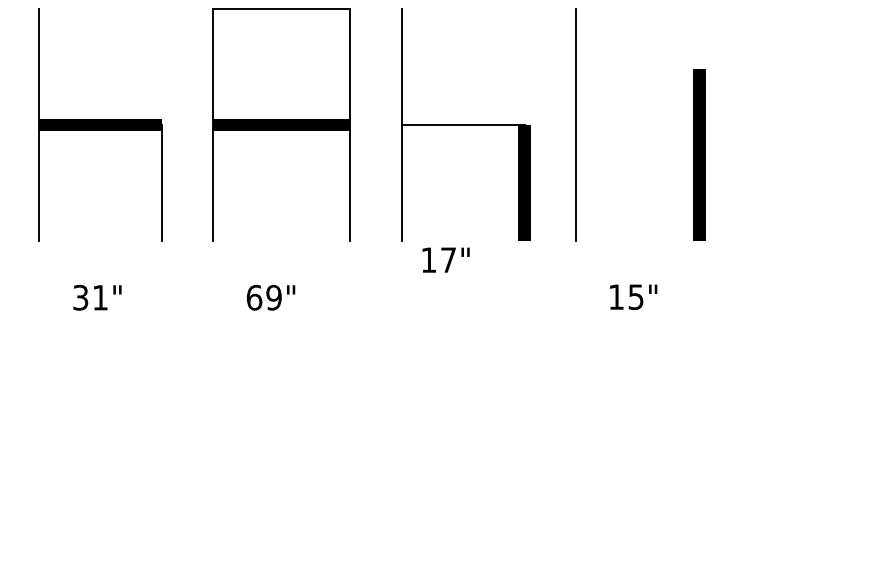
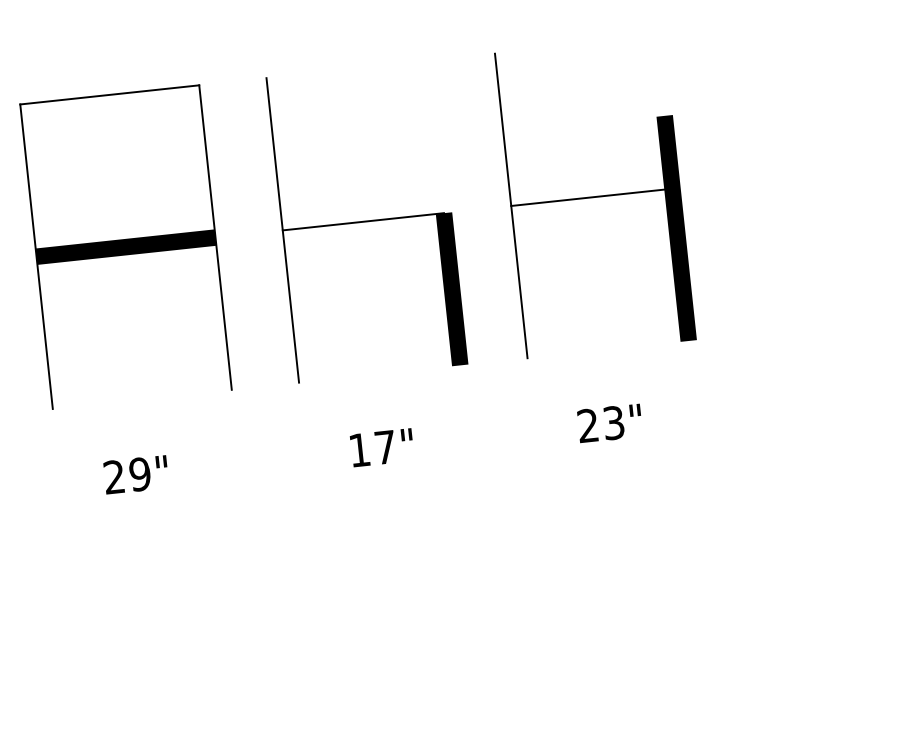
line: (637, 124) -> (591, 196), added
text: (445, 259) -> (381, 446), moved
text: (626, 296) -> (601, 423), 15" -> 23"
text: (254, 297) -> (114, 476), 69" -> 29"

